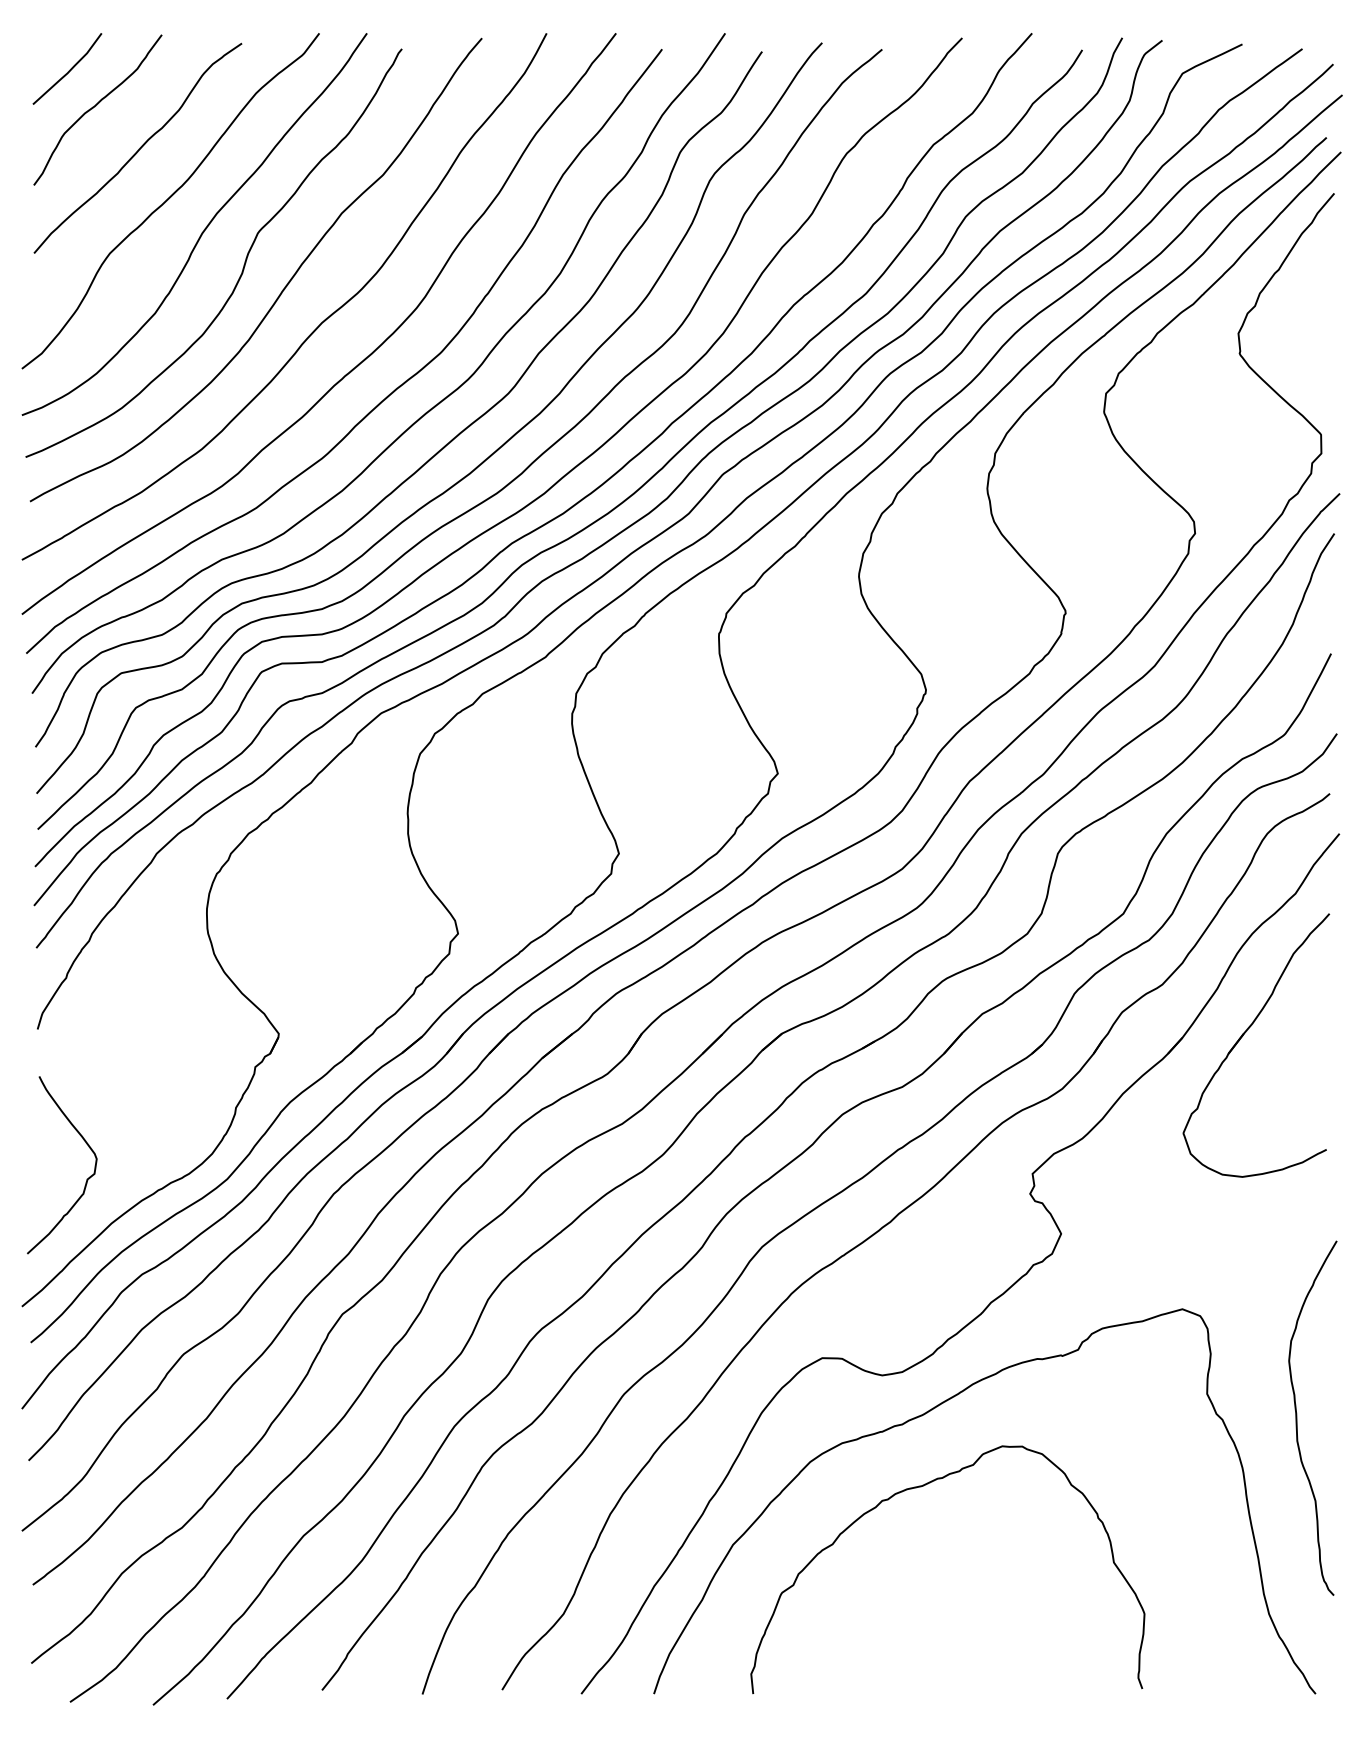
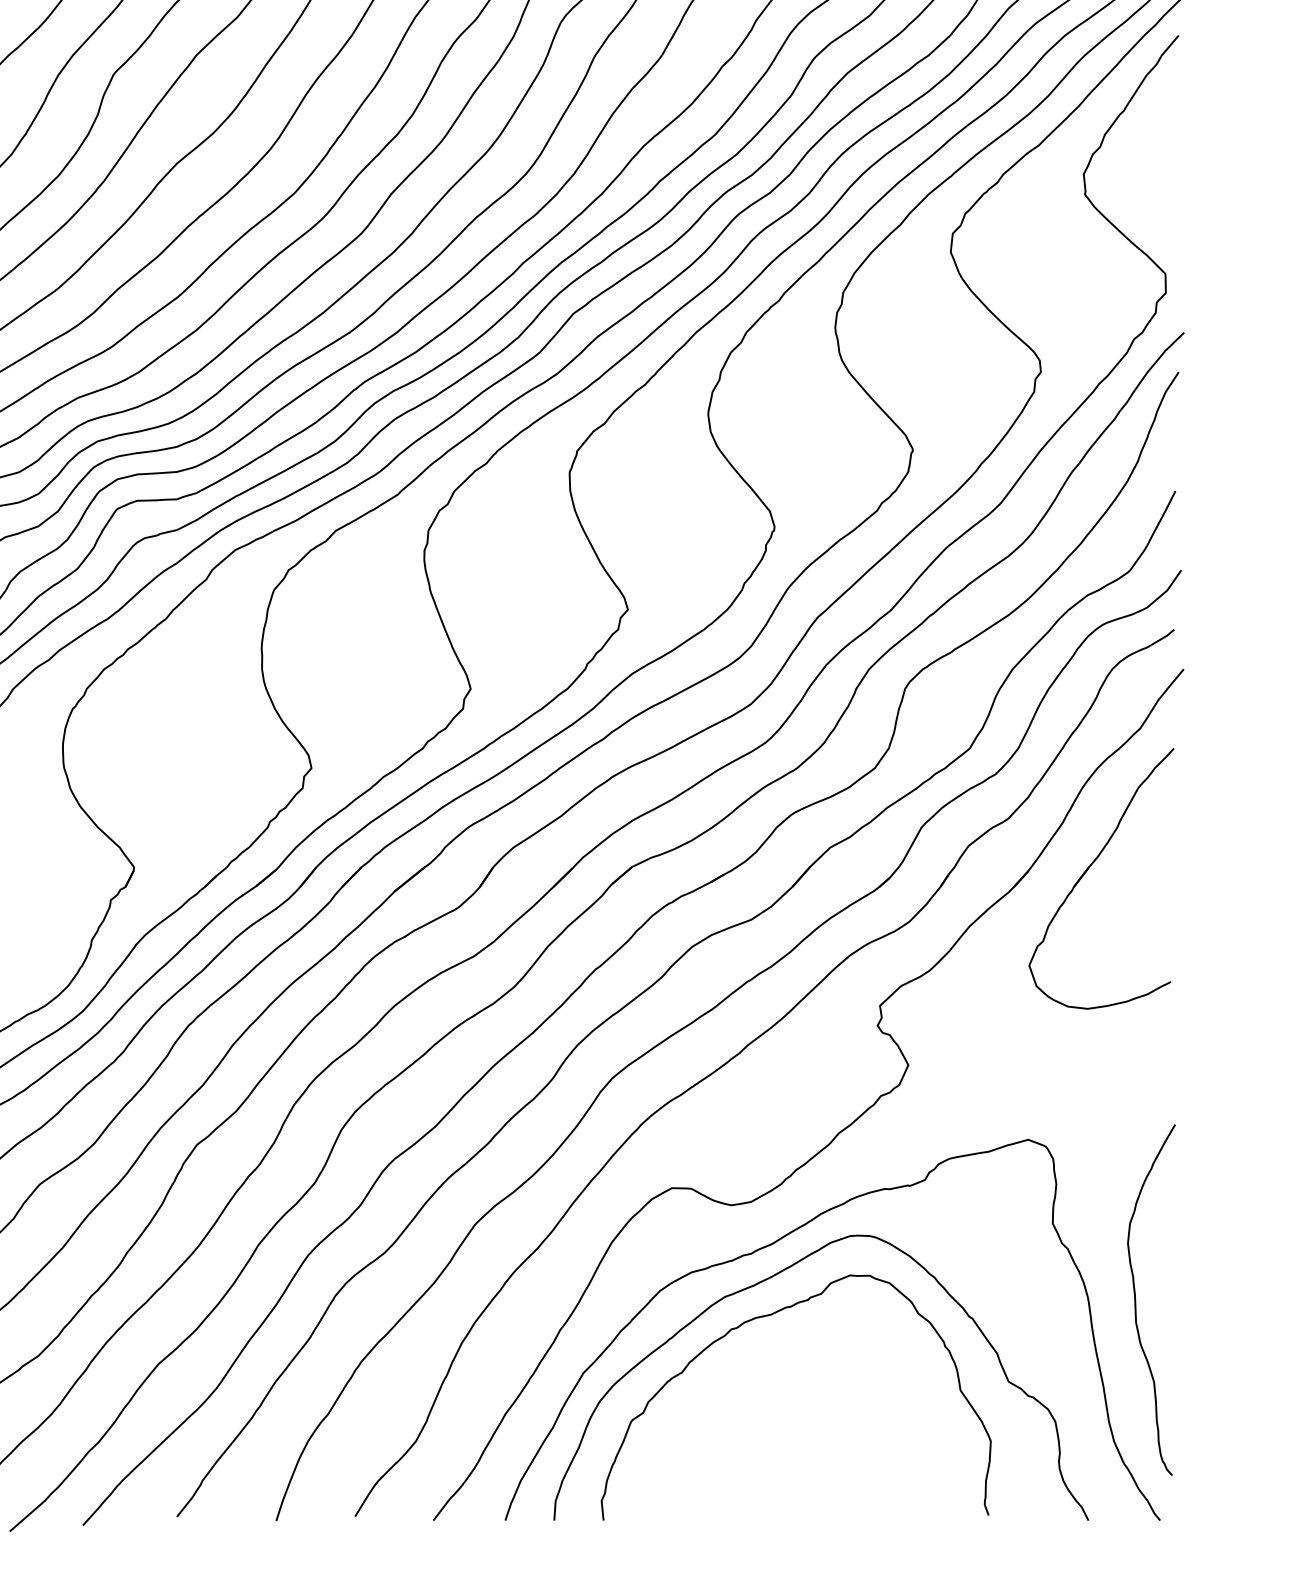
curve: (1297, 1417) -> (1136, 1299), moved
curve: (922, 1449) -> (771, 1278), added

